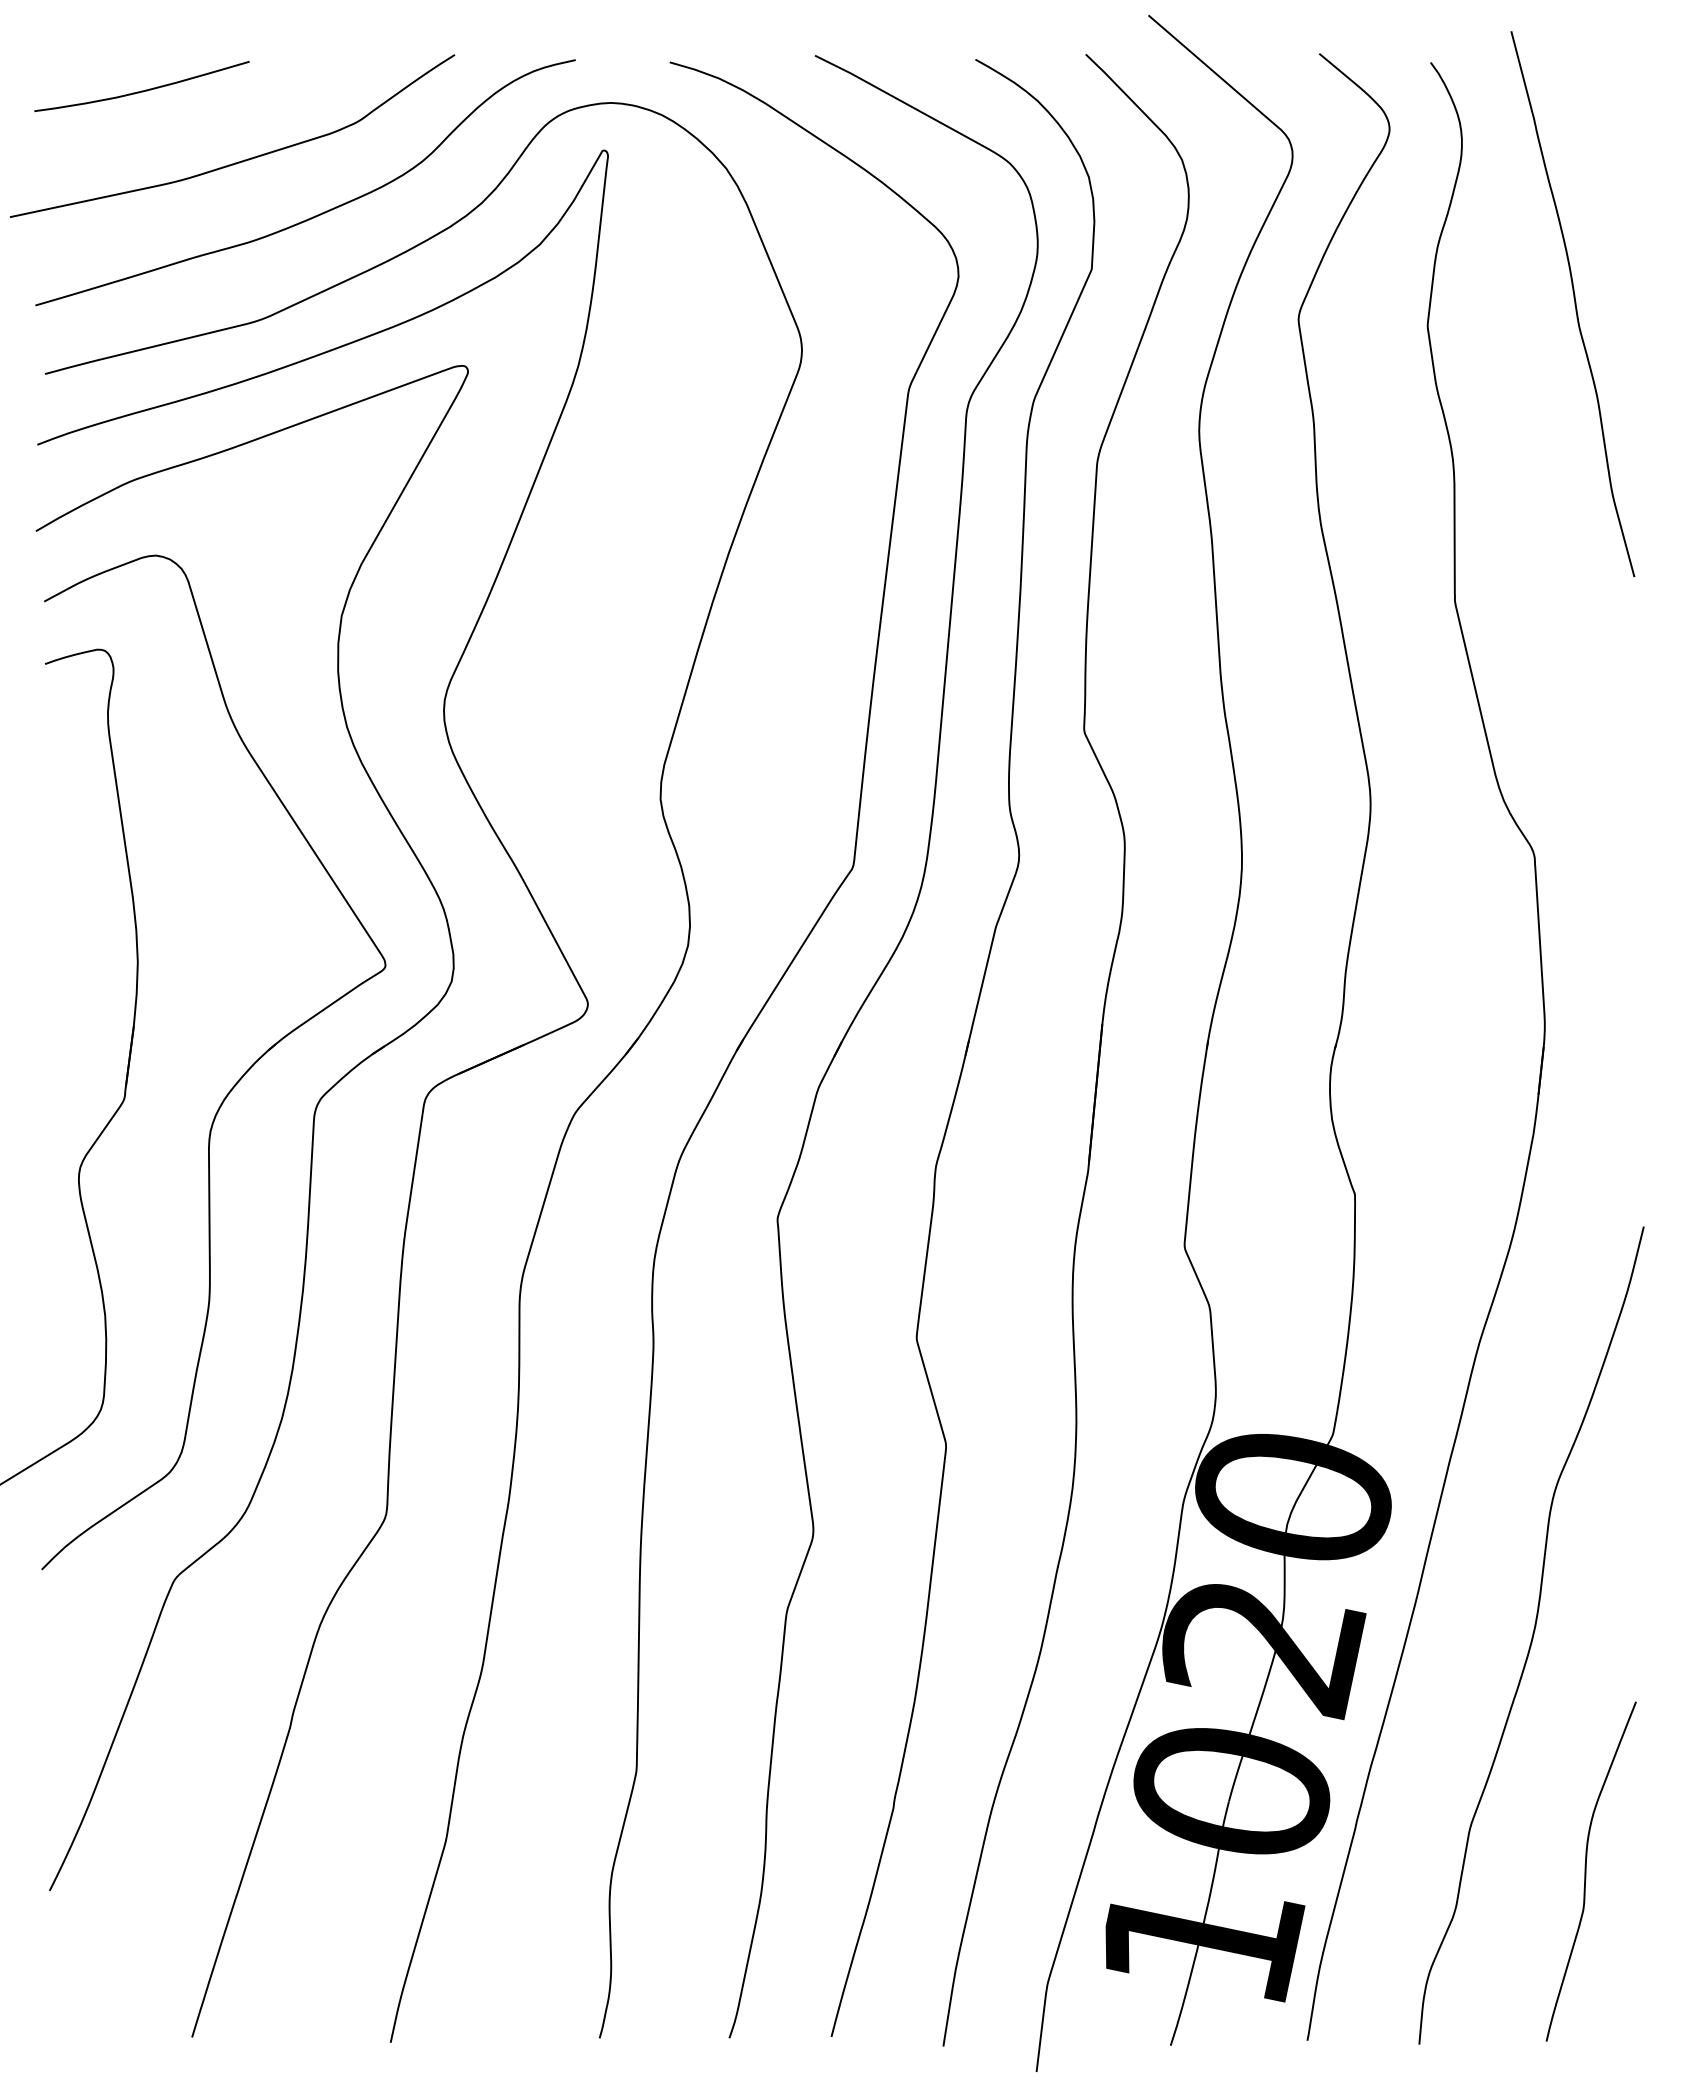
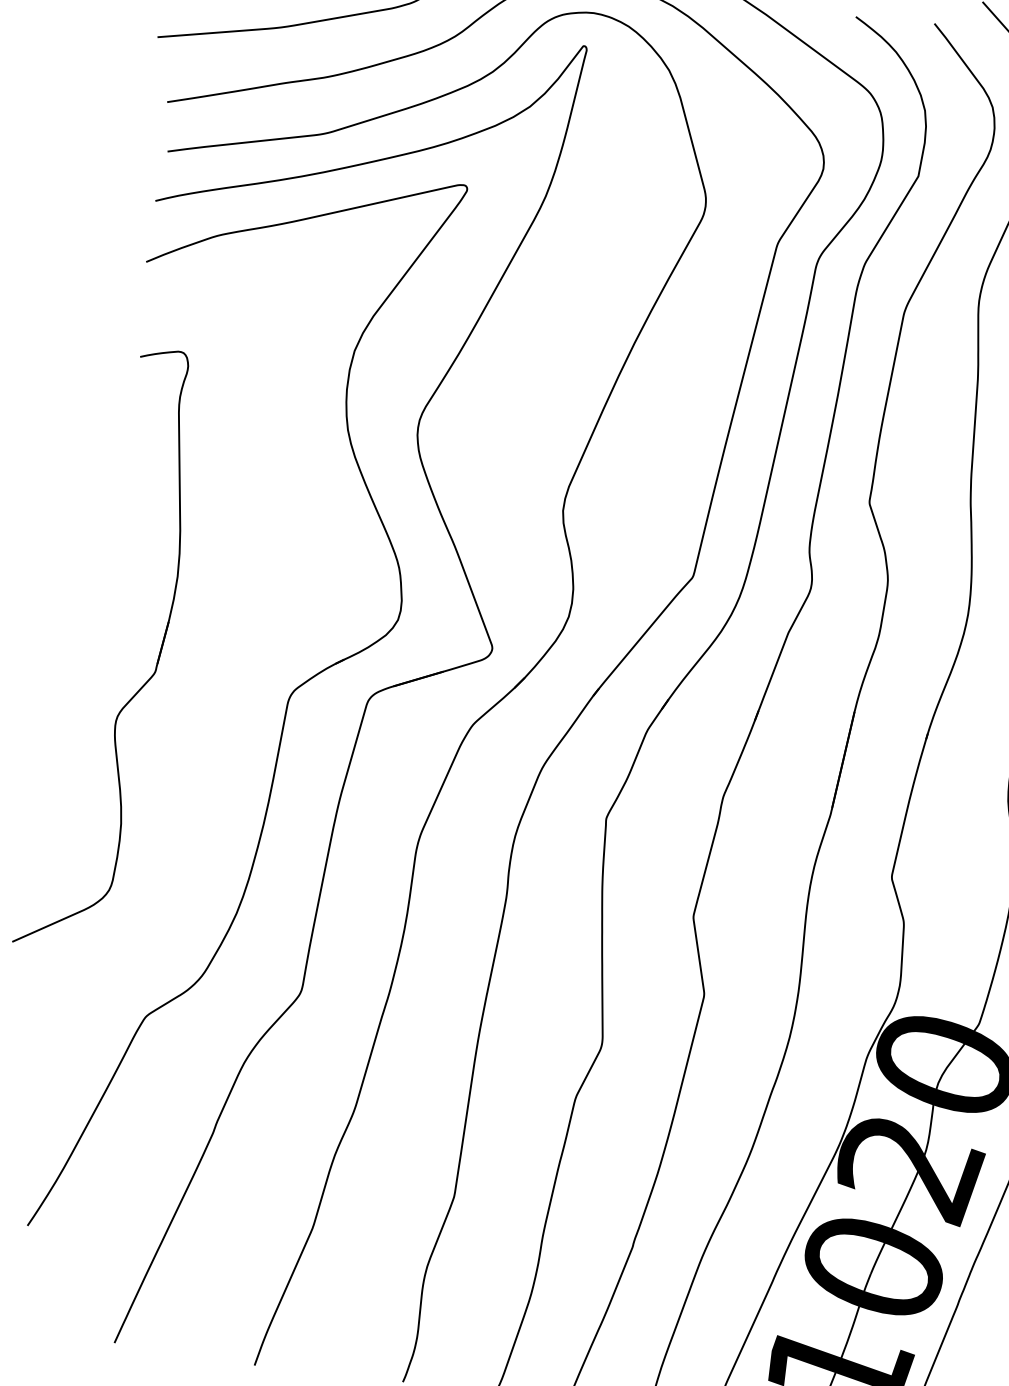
part: (238, 1079) -> (237, 669), removed

